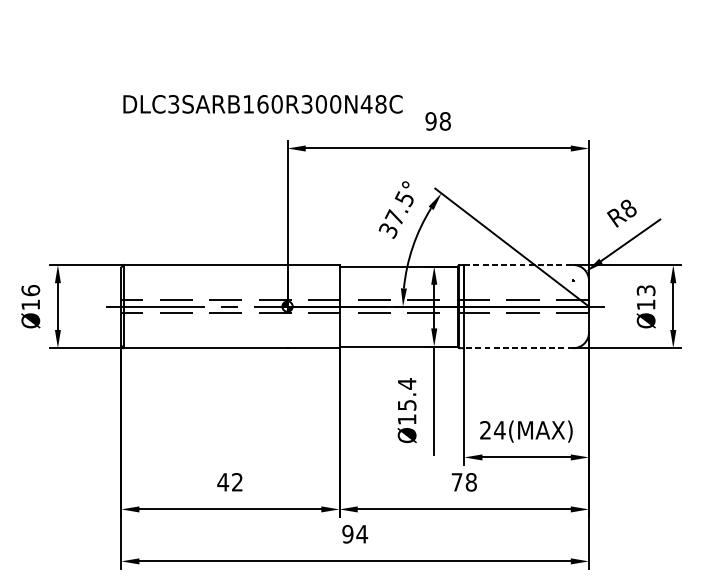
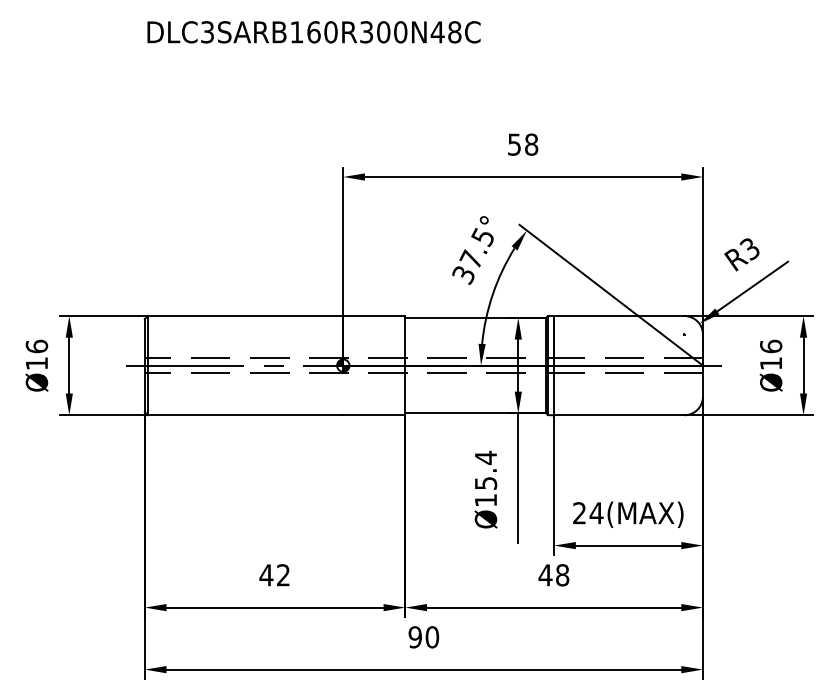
text: (262, 104) -> (313, 32), moved
text: (431, 121) -> (514, 144), 98 -> 58
text: (627, 209) -> (749, 249), R8 -> R3
line: (519, 265) -> (619, 316), dashed -> solid
text: (646, 290) -> (771, 346), Ø13 -> Ø16
line: (518, 348) -> (618, 415), dashed -> solid
text: (457, 482) -> (545, 575), 78 -> 48
text: (362, 534) -> (432, 637), 94 -> 90

